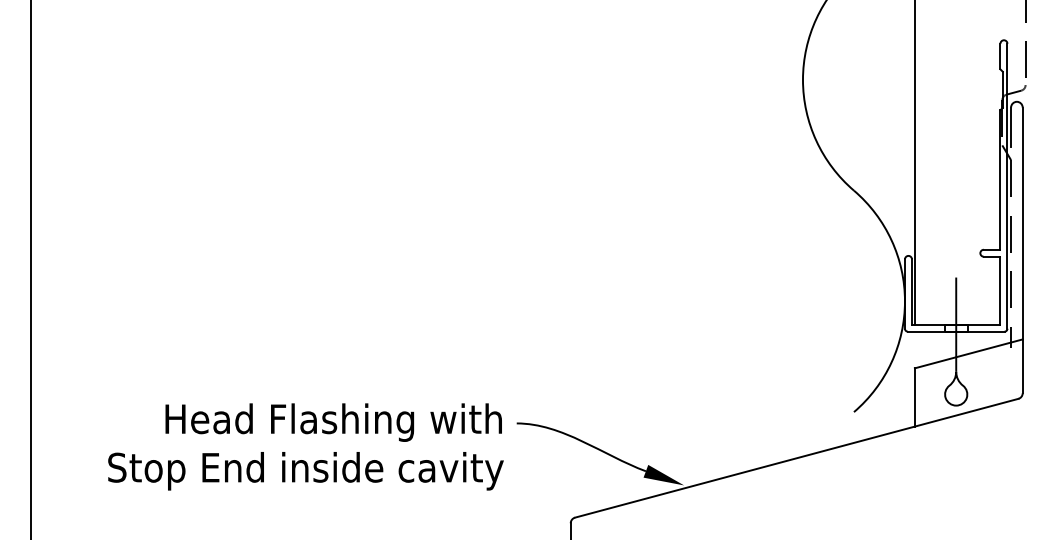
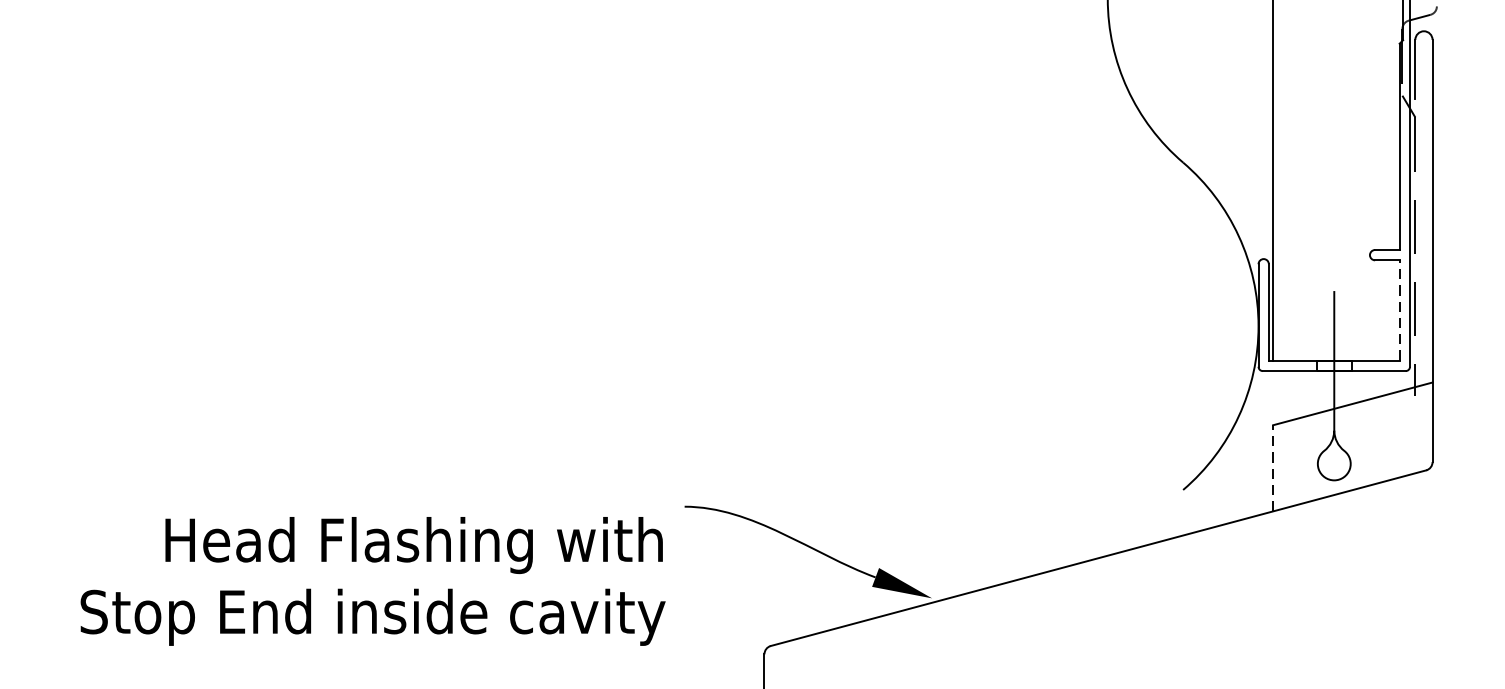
line: (1000, 290) -> (1399, 310), solid -> dashed
line: (914, 396) -> (1272, 466), solid -> dashed
text: (305, 446) -> (372, 580), moved

